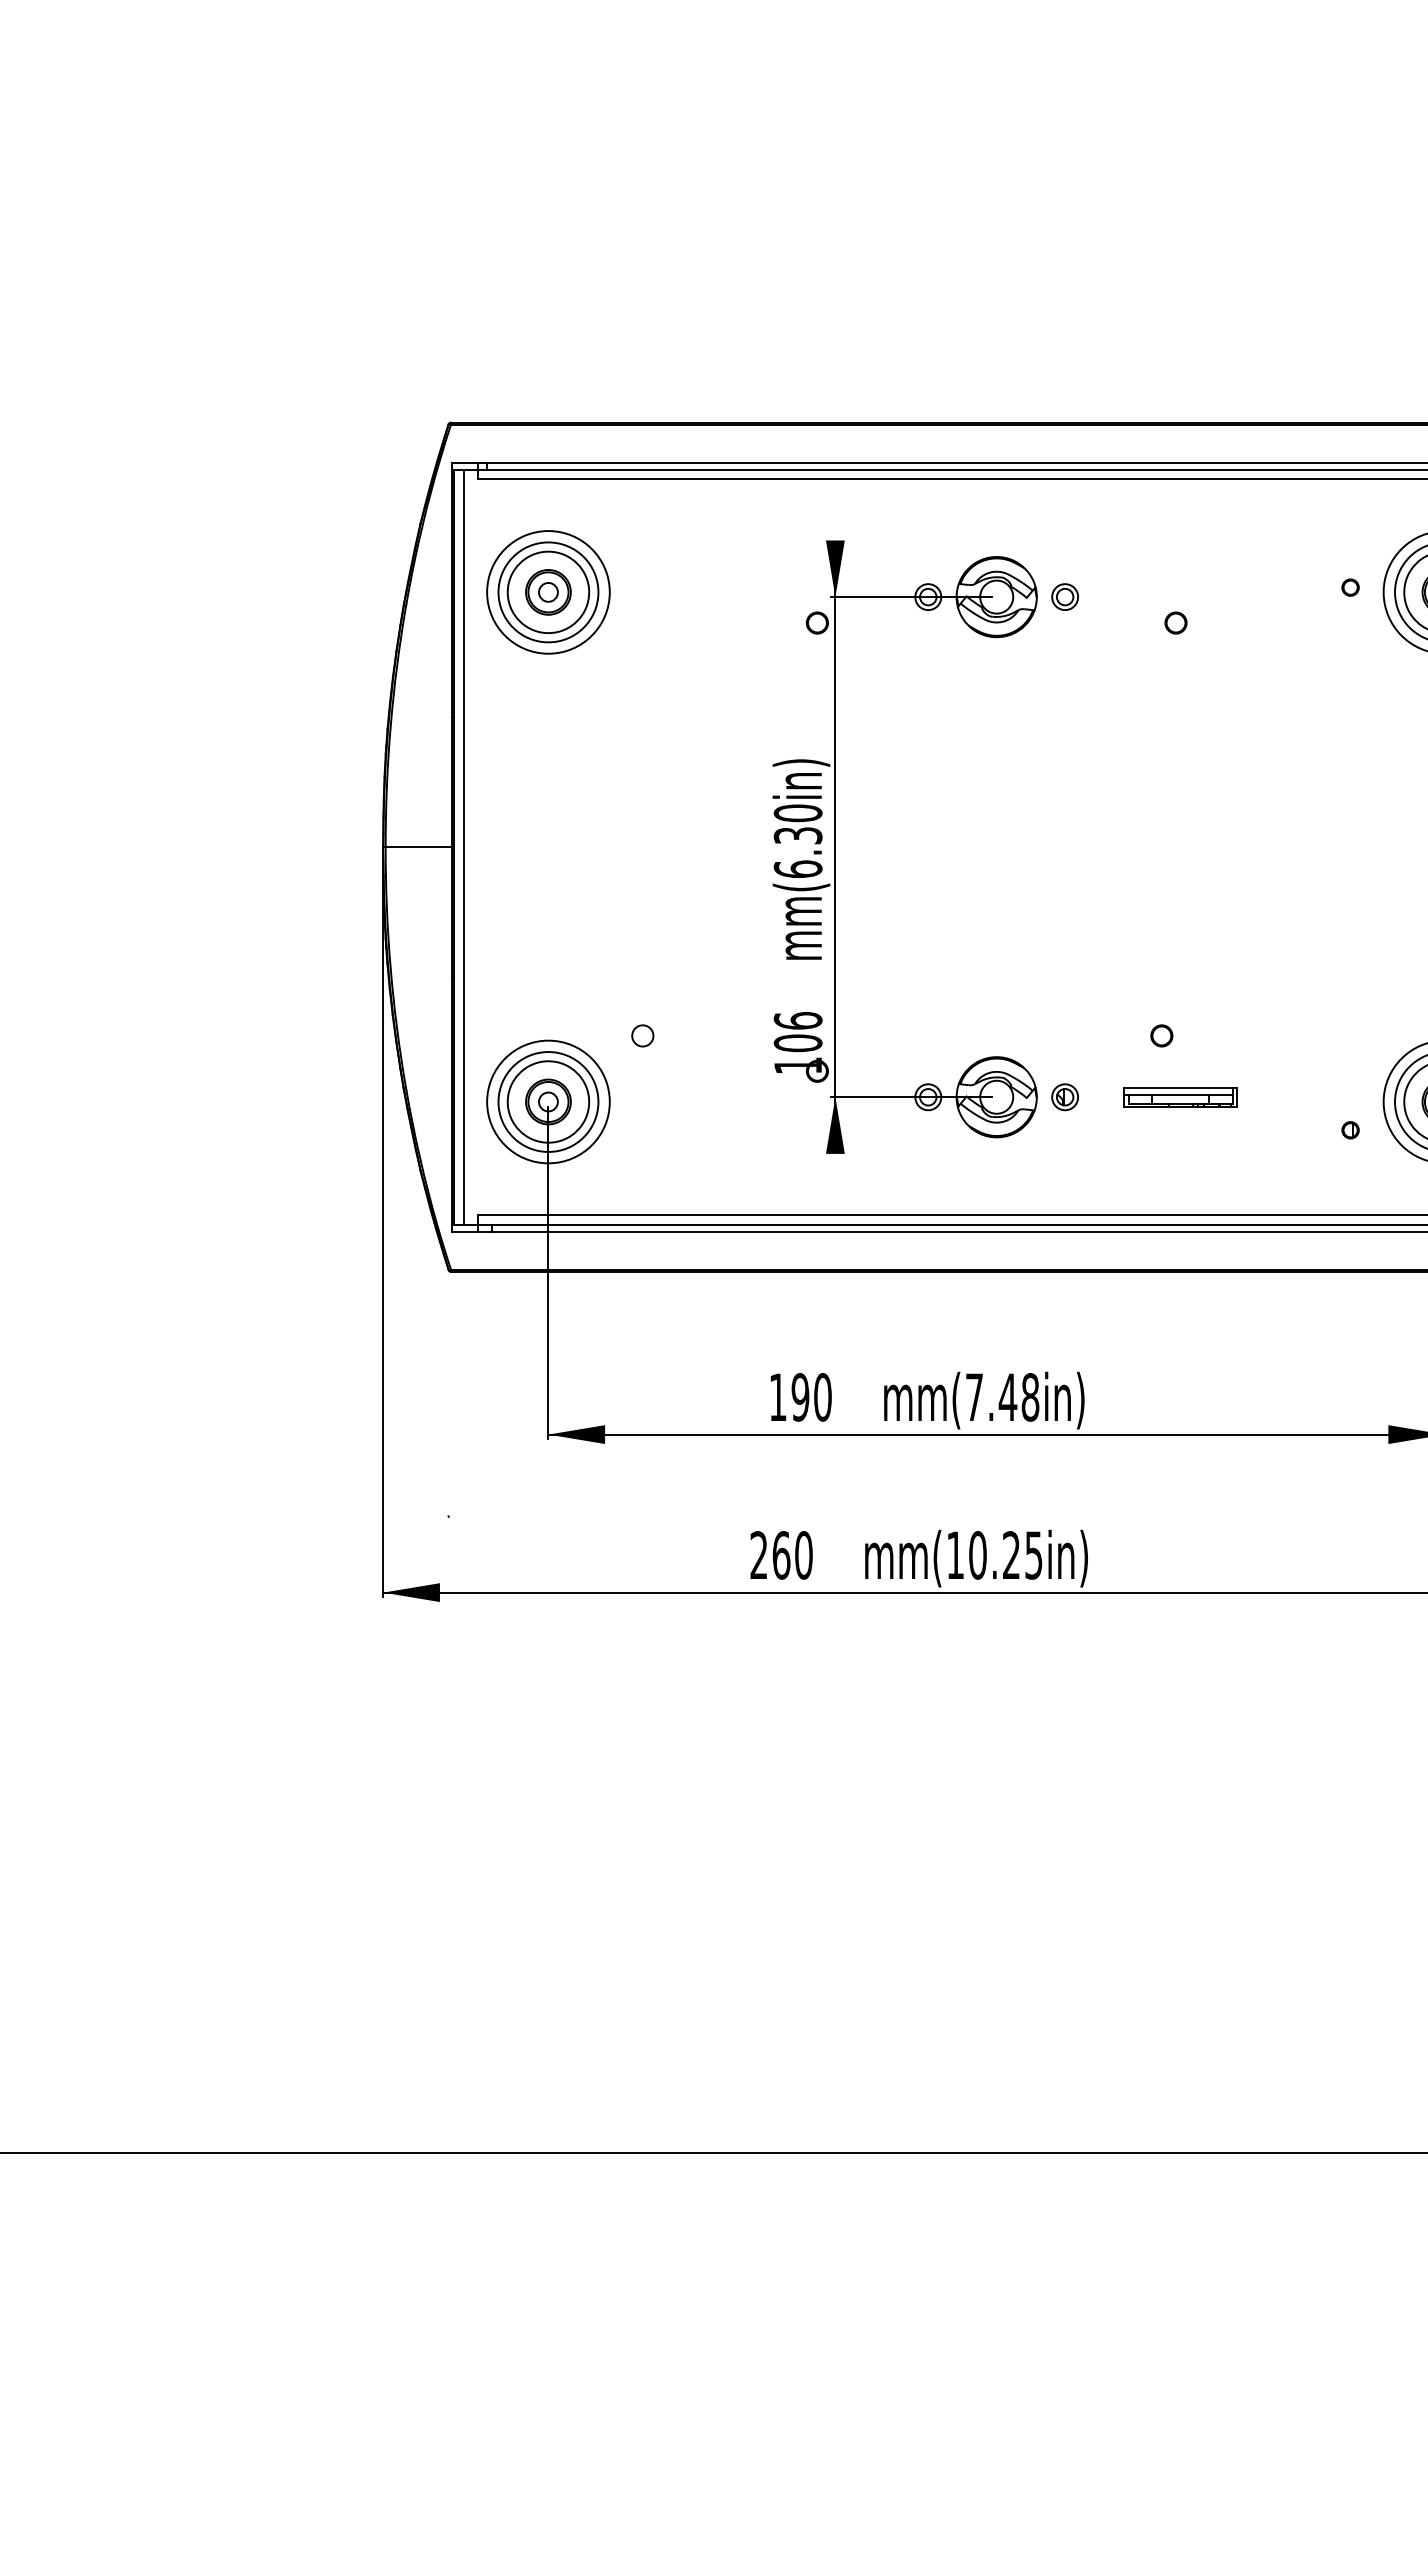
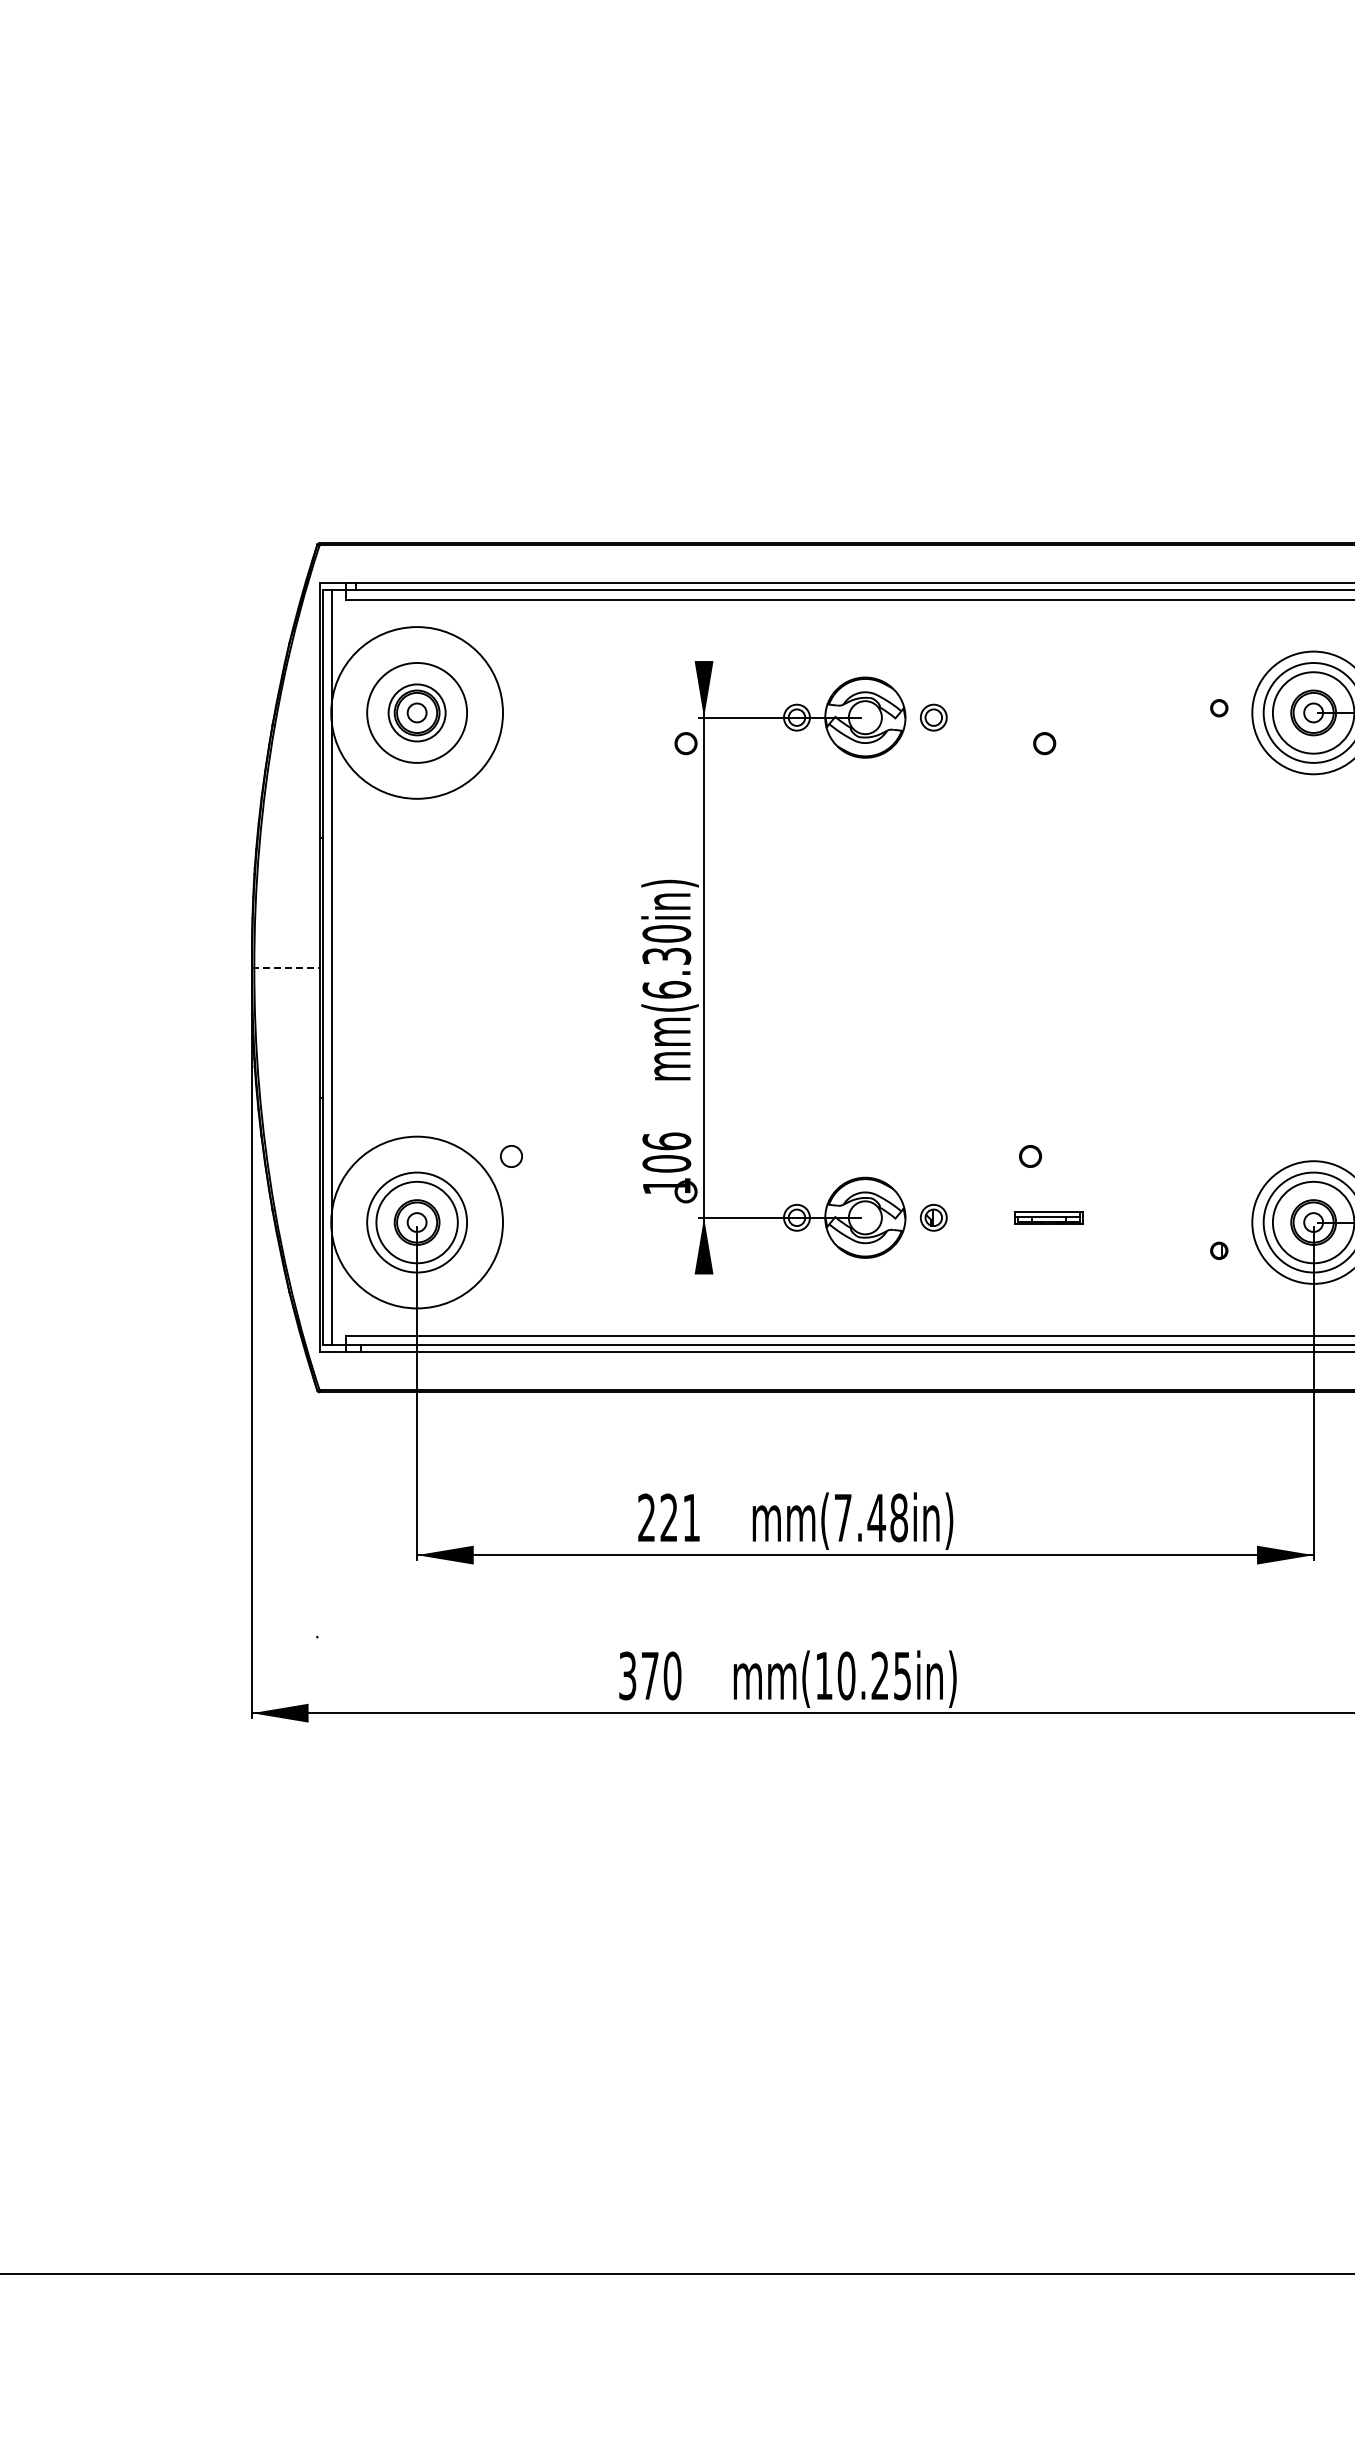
circle: (548, 592) -> (417, 713), size x0.7
circle: (548, 592) -> (417, 713), size x1.4
line: (418, 847) -> (287, 968), solid -> dashed
part: (1180, 1097) -> (1049, 1218), size x0.6
circle: (548, 1101) -> (417, 1222), size x1.4
text: (800, 1397) -> (669, 1518), 190 -> 221
text: (770, 1555) -> (639, 1676), 260 -> 370

